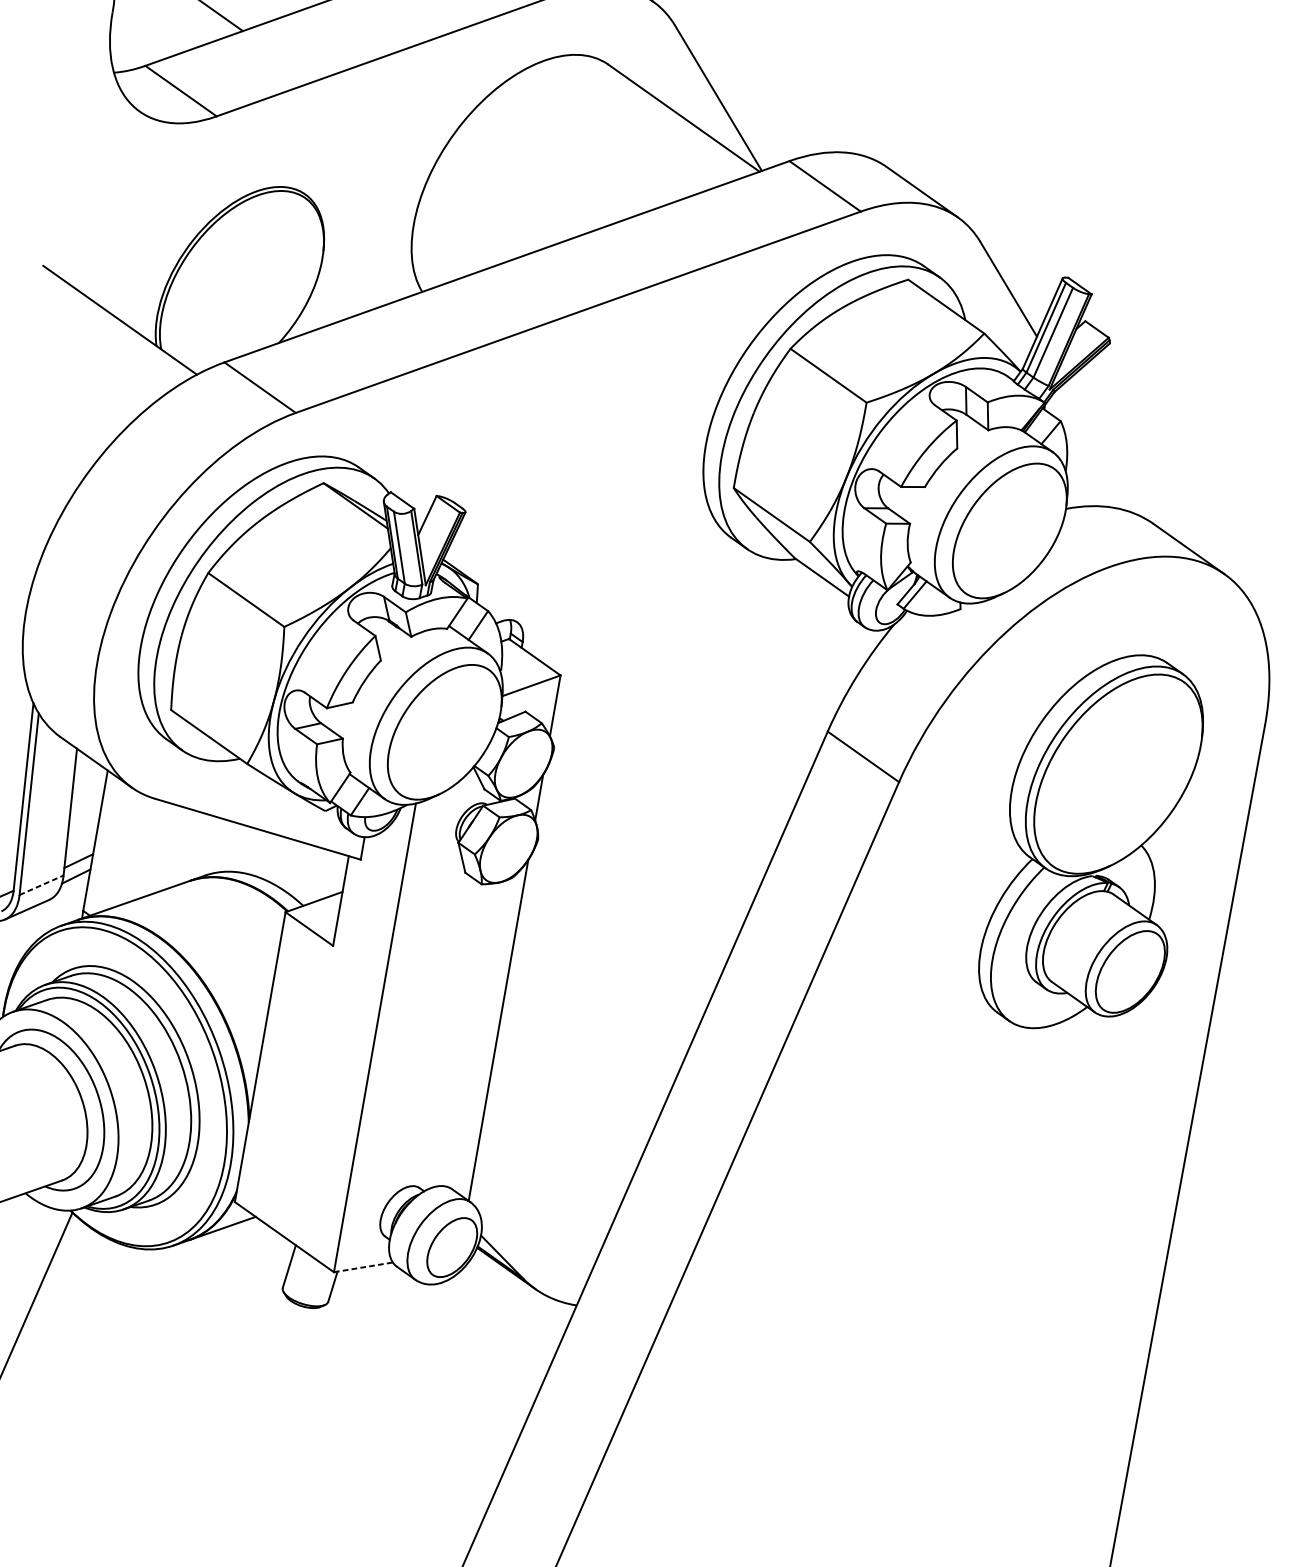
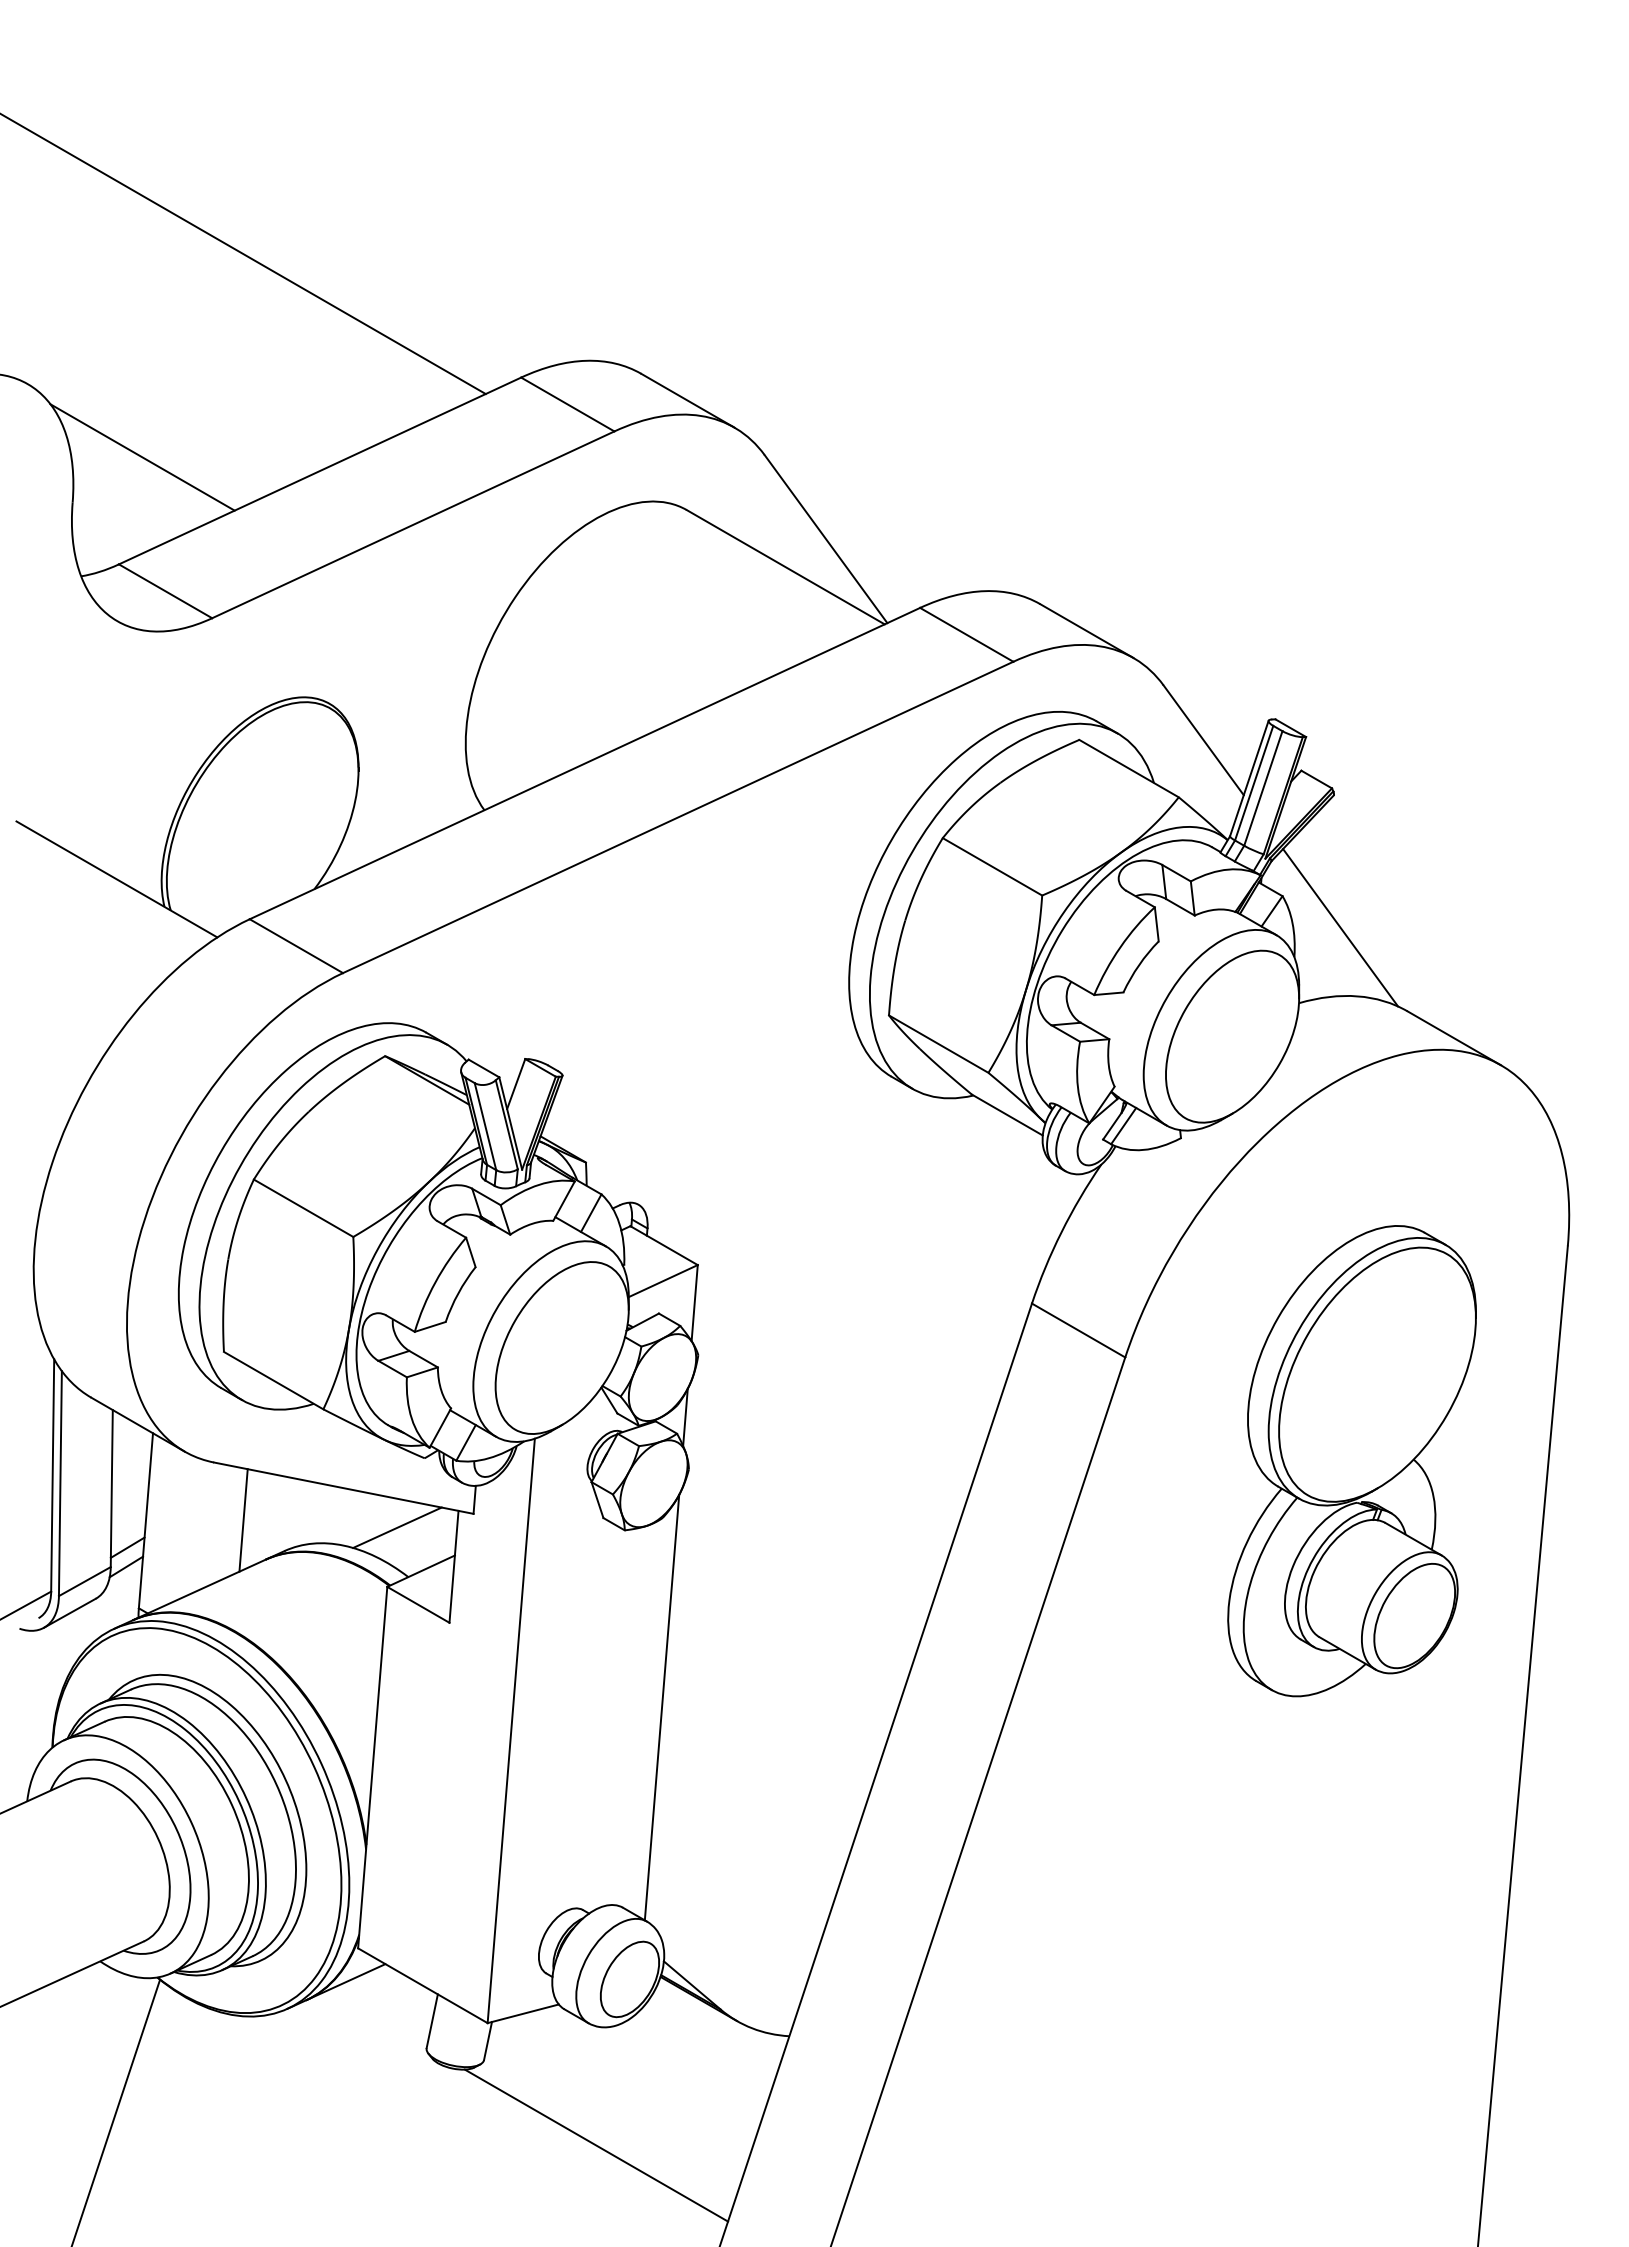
line: (1105, 450) -> (1340, 927), added
part: (1090, 842) -> (1351, 1461), moved
line: (174, 847) -> (243, 1520), added
line: (298, 864) -> (397, 1527), added
line: (41, 885) -> (84, 1581), dashed -> solid
line: (363, 1267) -> (523, 2013), dashed -> solid
line: (412, 1379) -> (596, 2145), added

